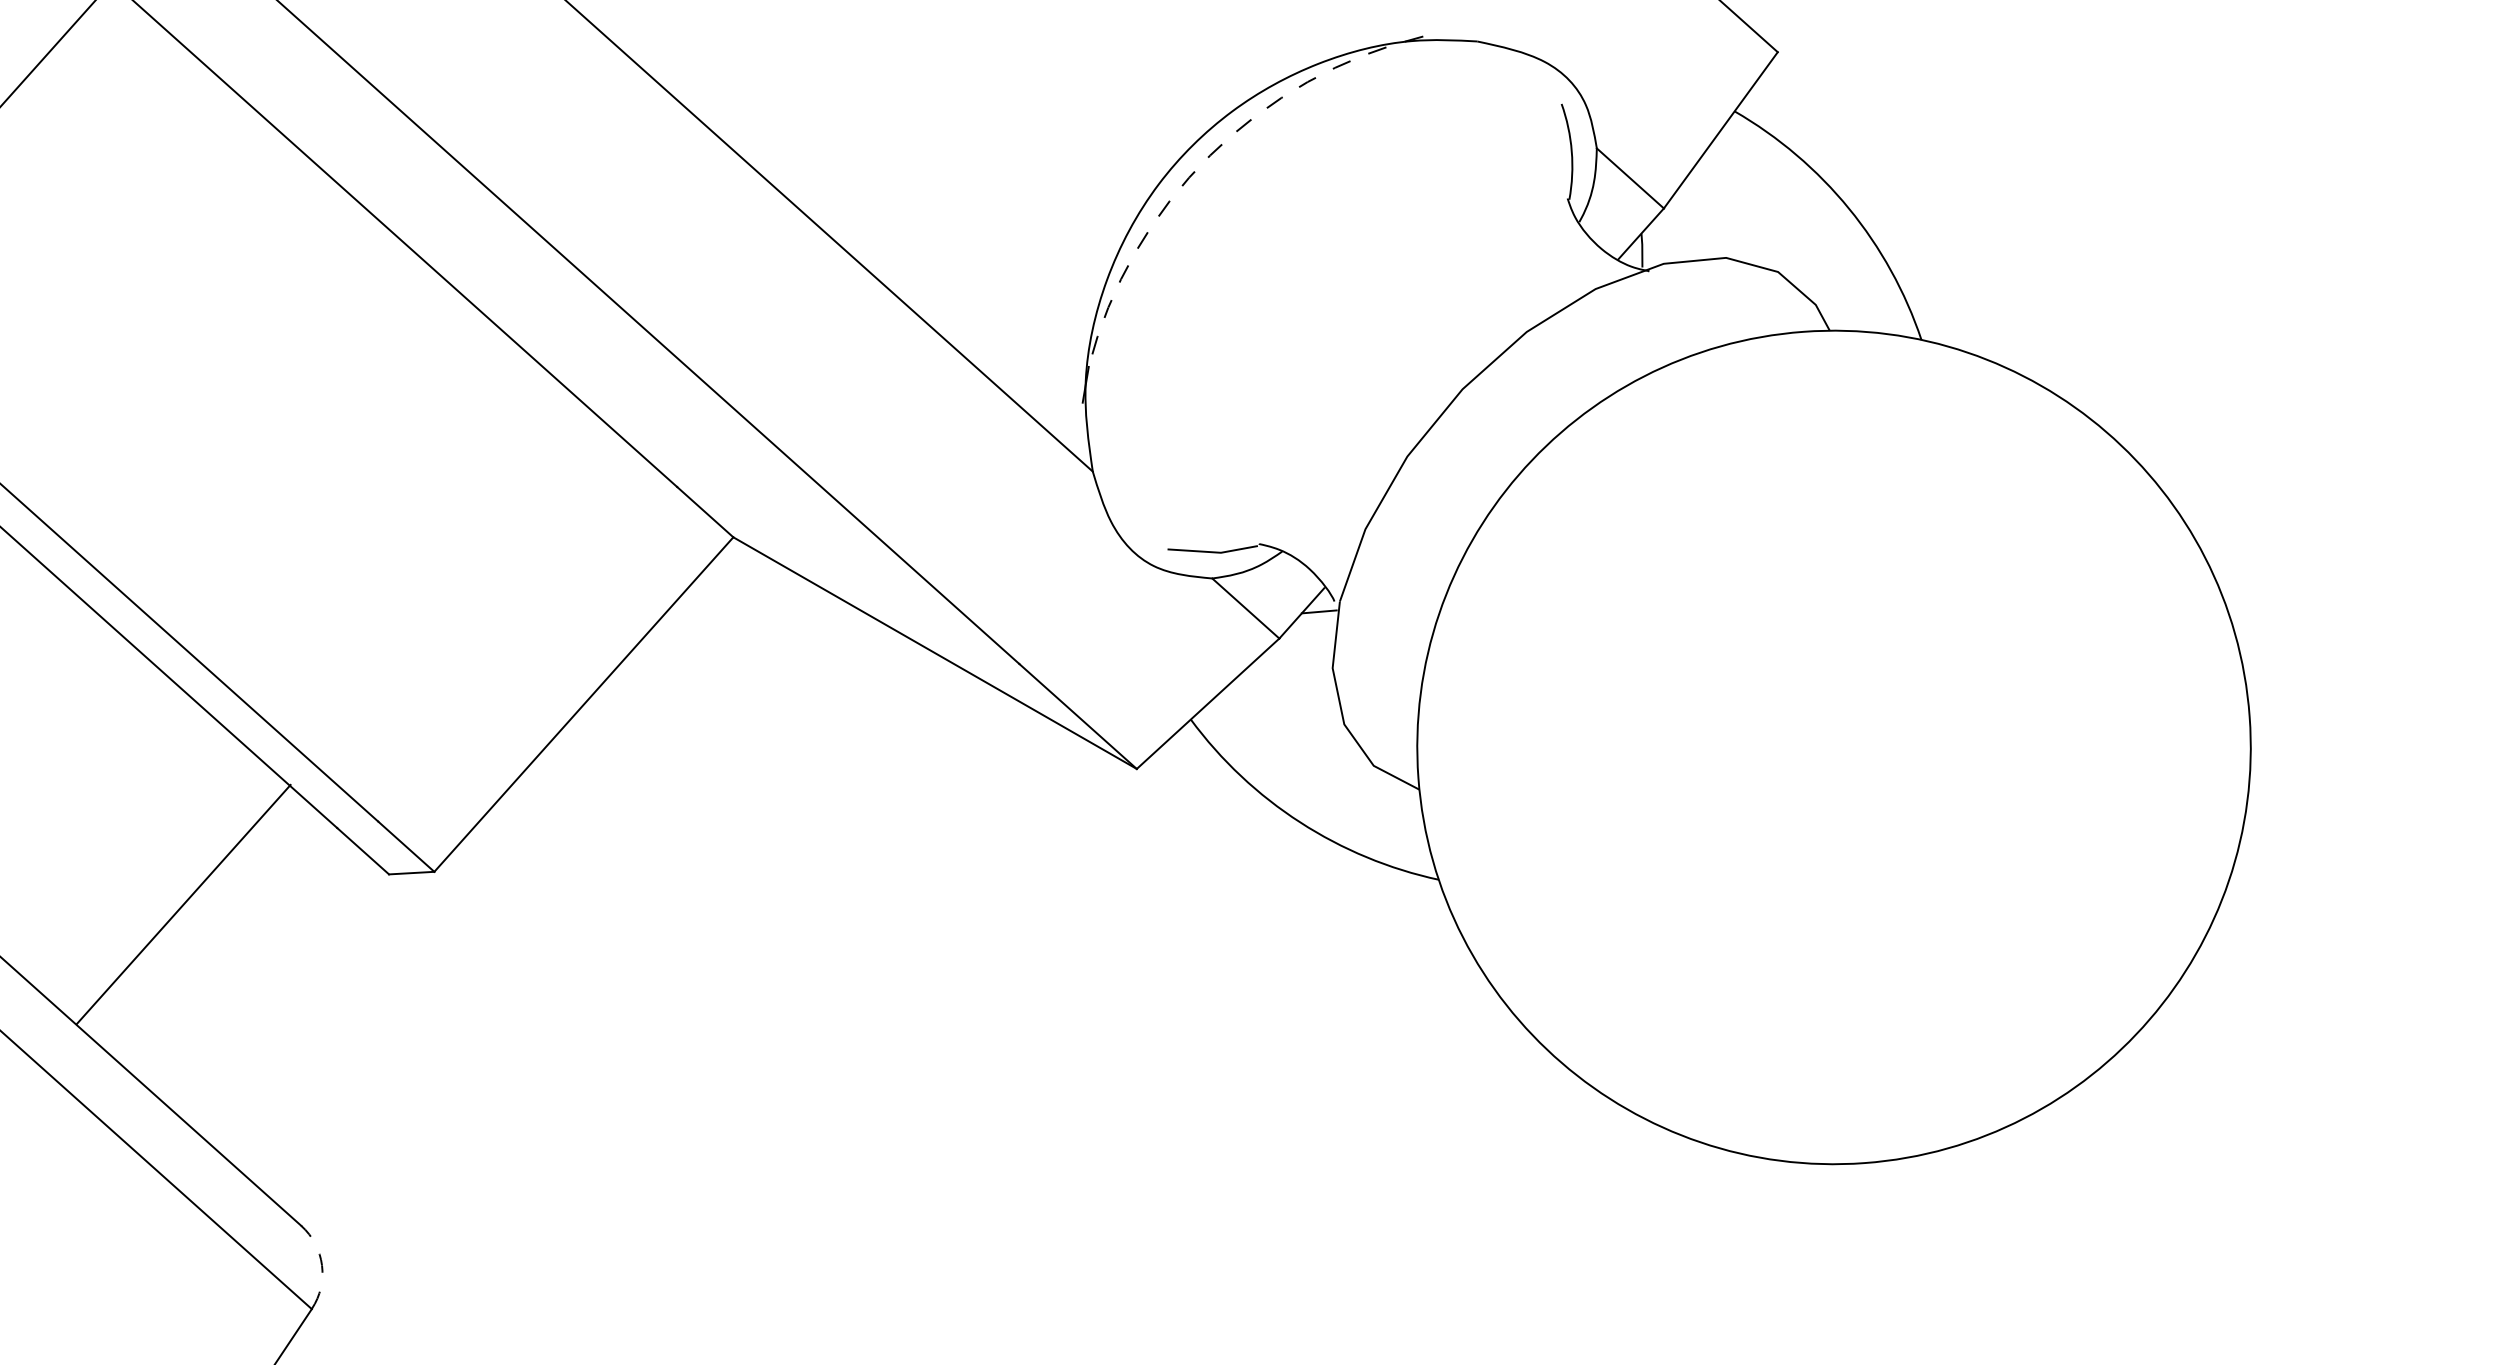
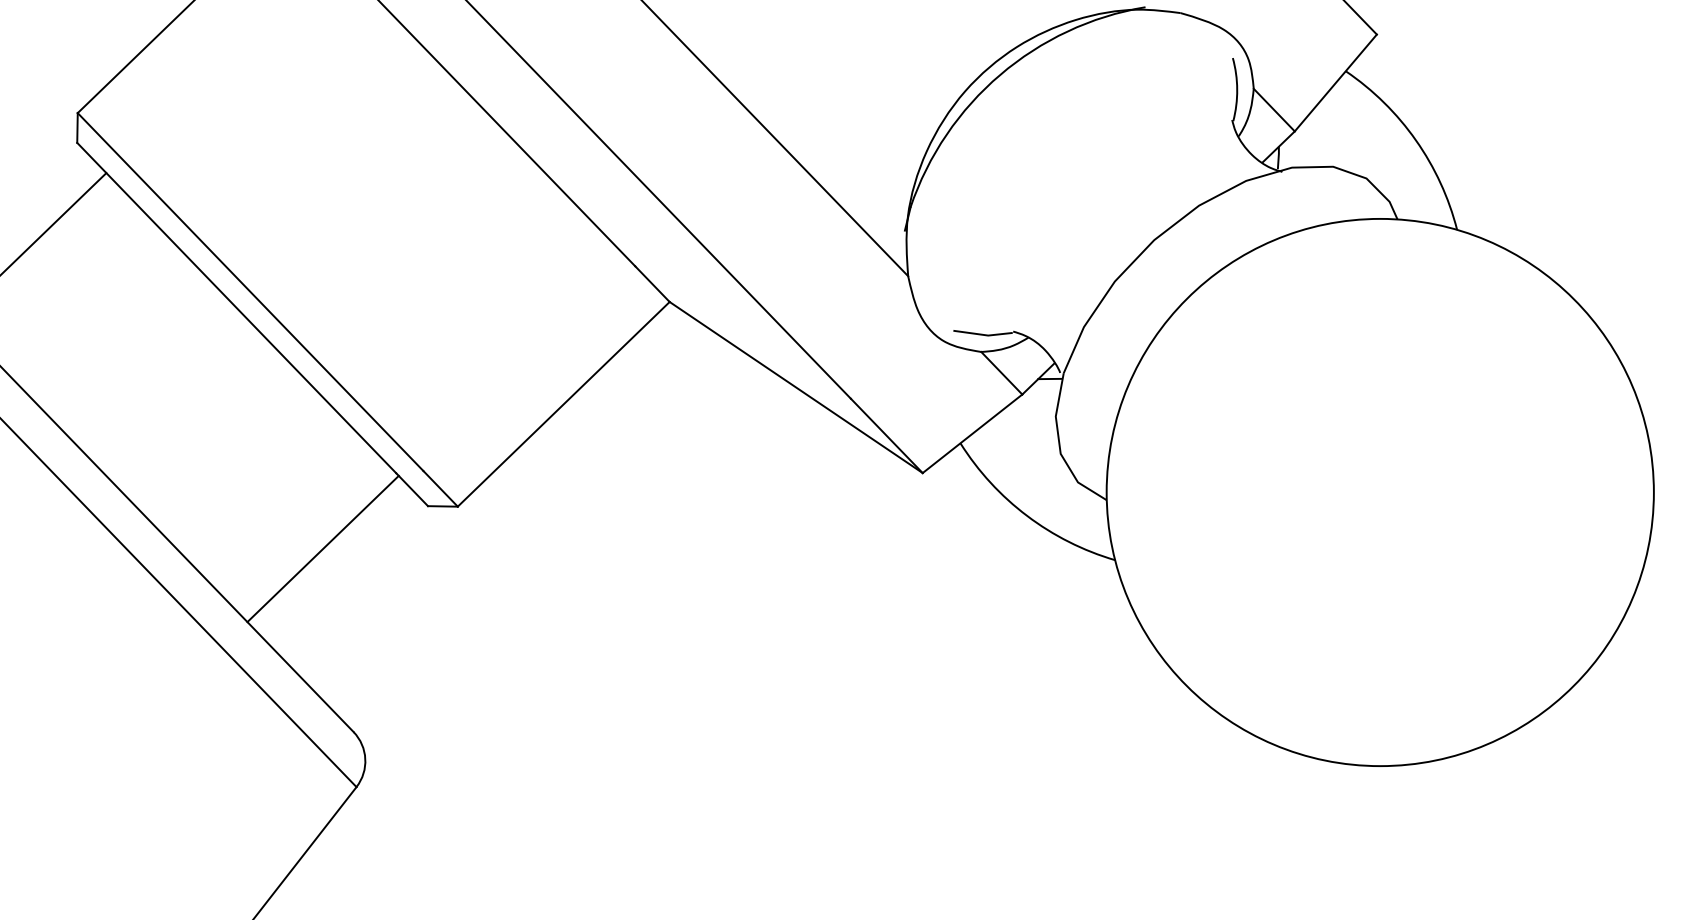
arc: (1210, 154) -> (1000, 74), dashed -> solid
line: (182, 903) -> (322, 548), moved
arc: (322, 1264) -> (365, 758), dashed -> solid

